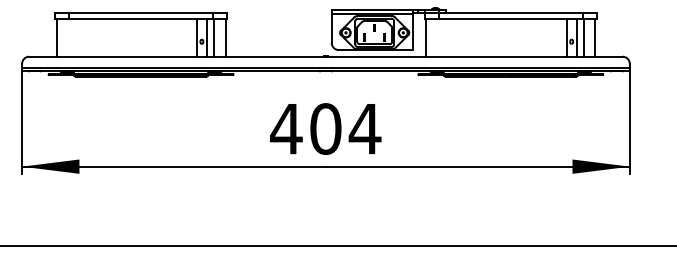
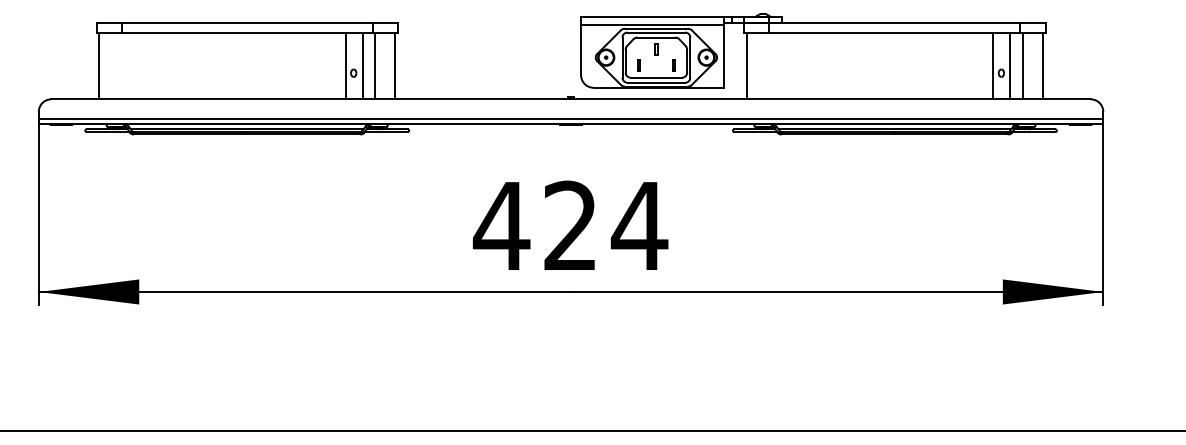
text: (325, 128) -> (570, 225), 404 -> 424

